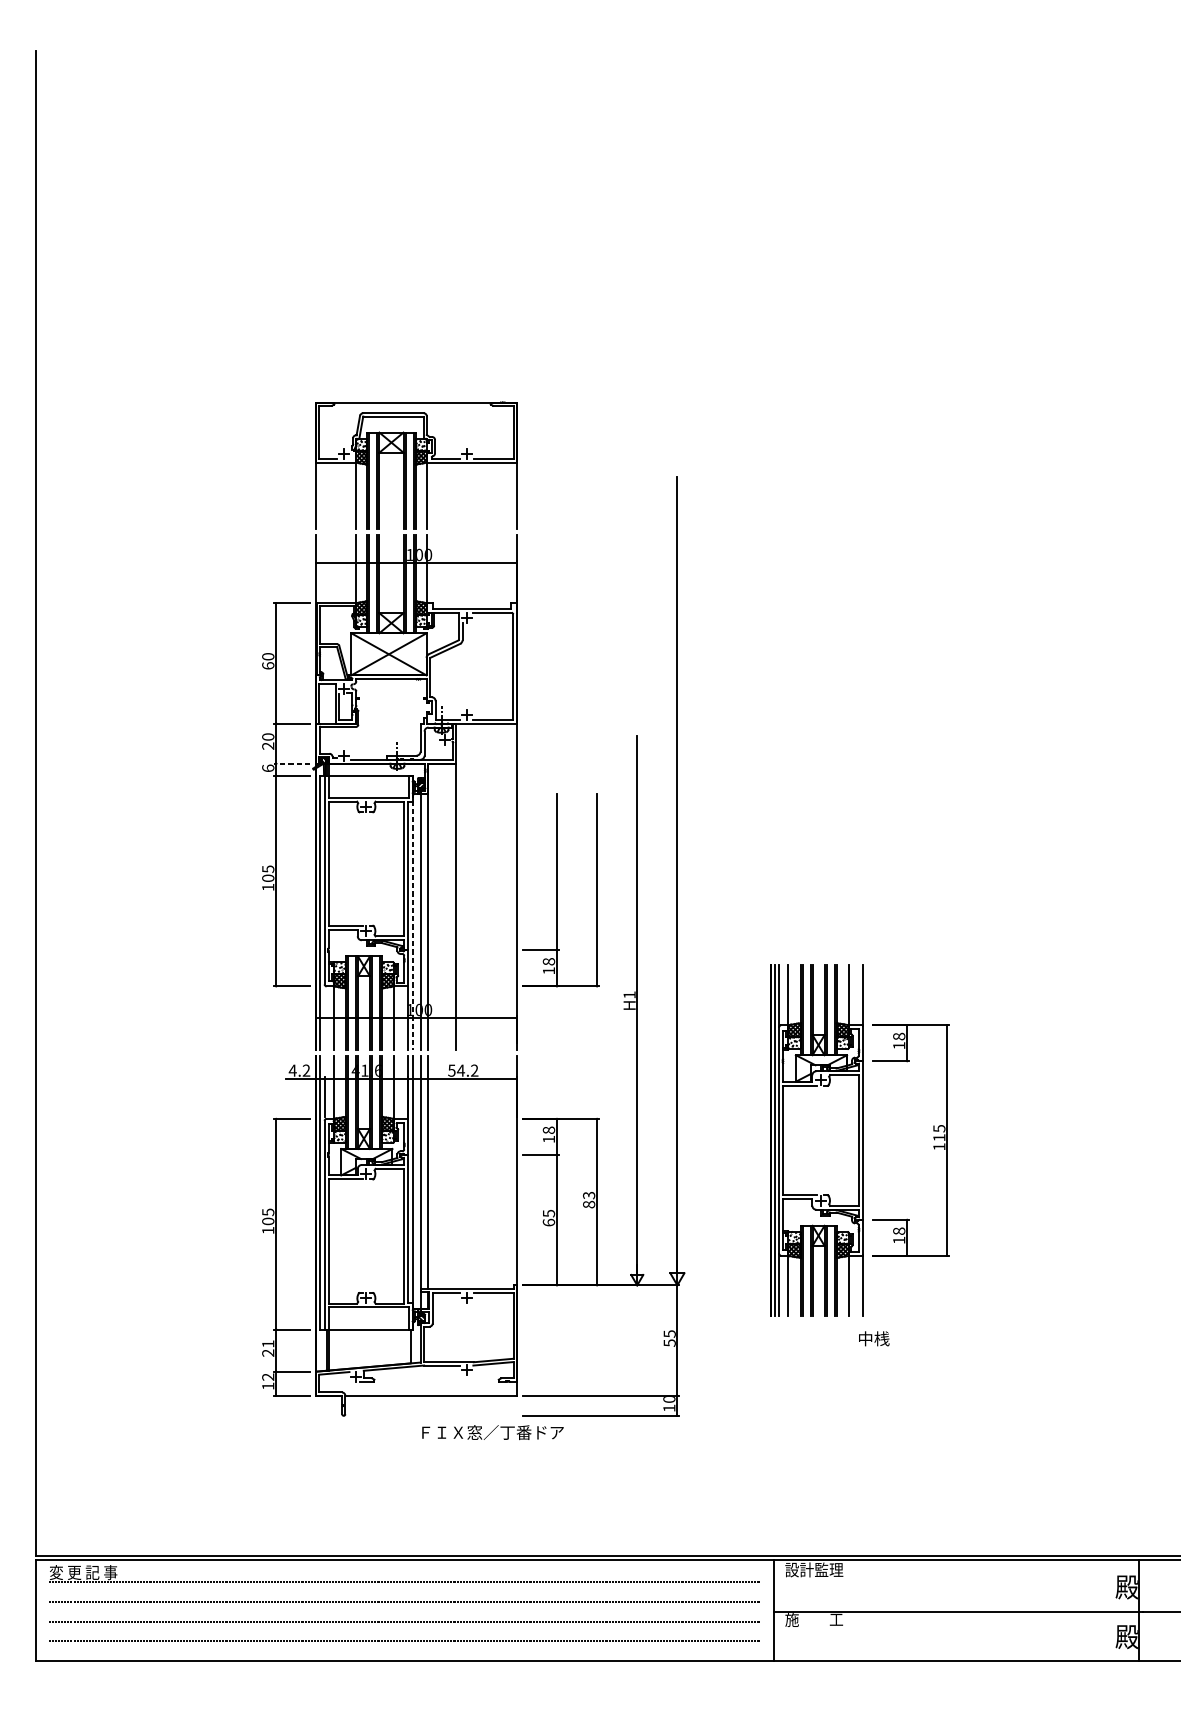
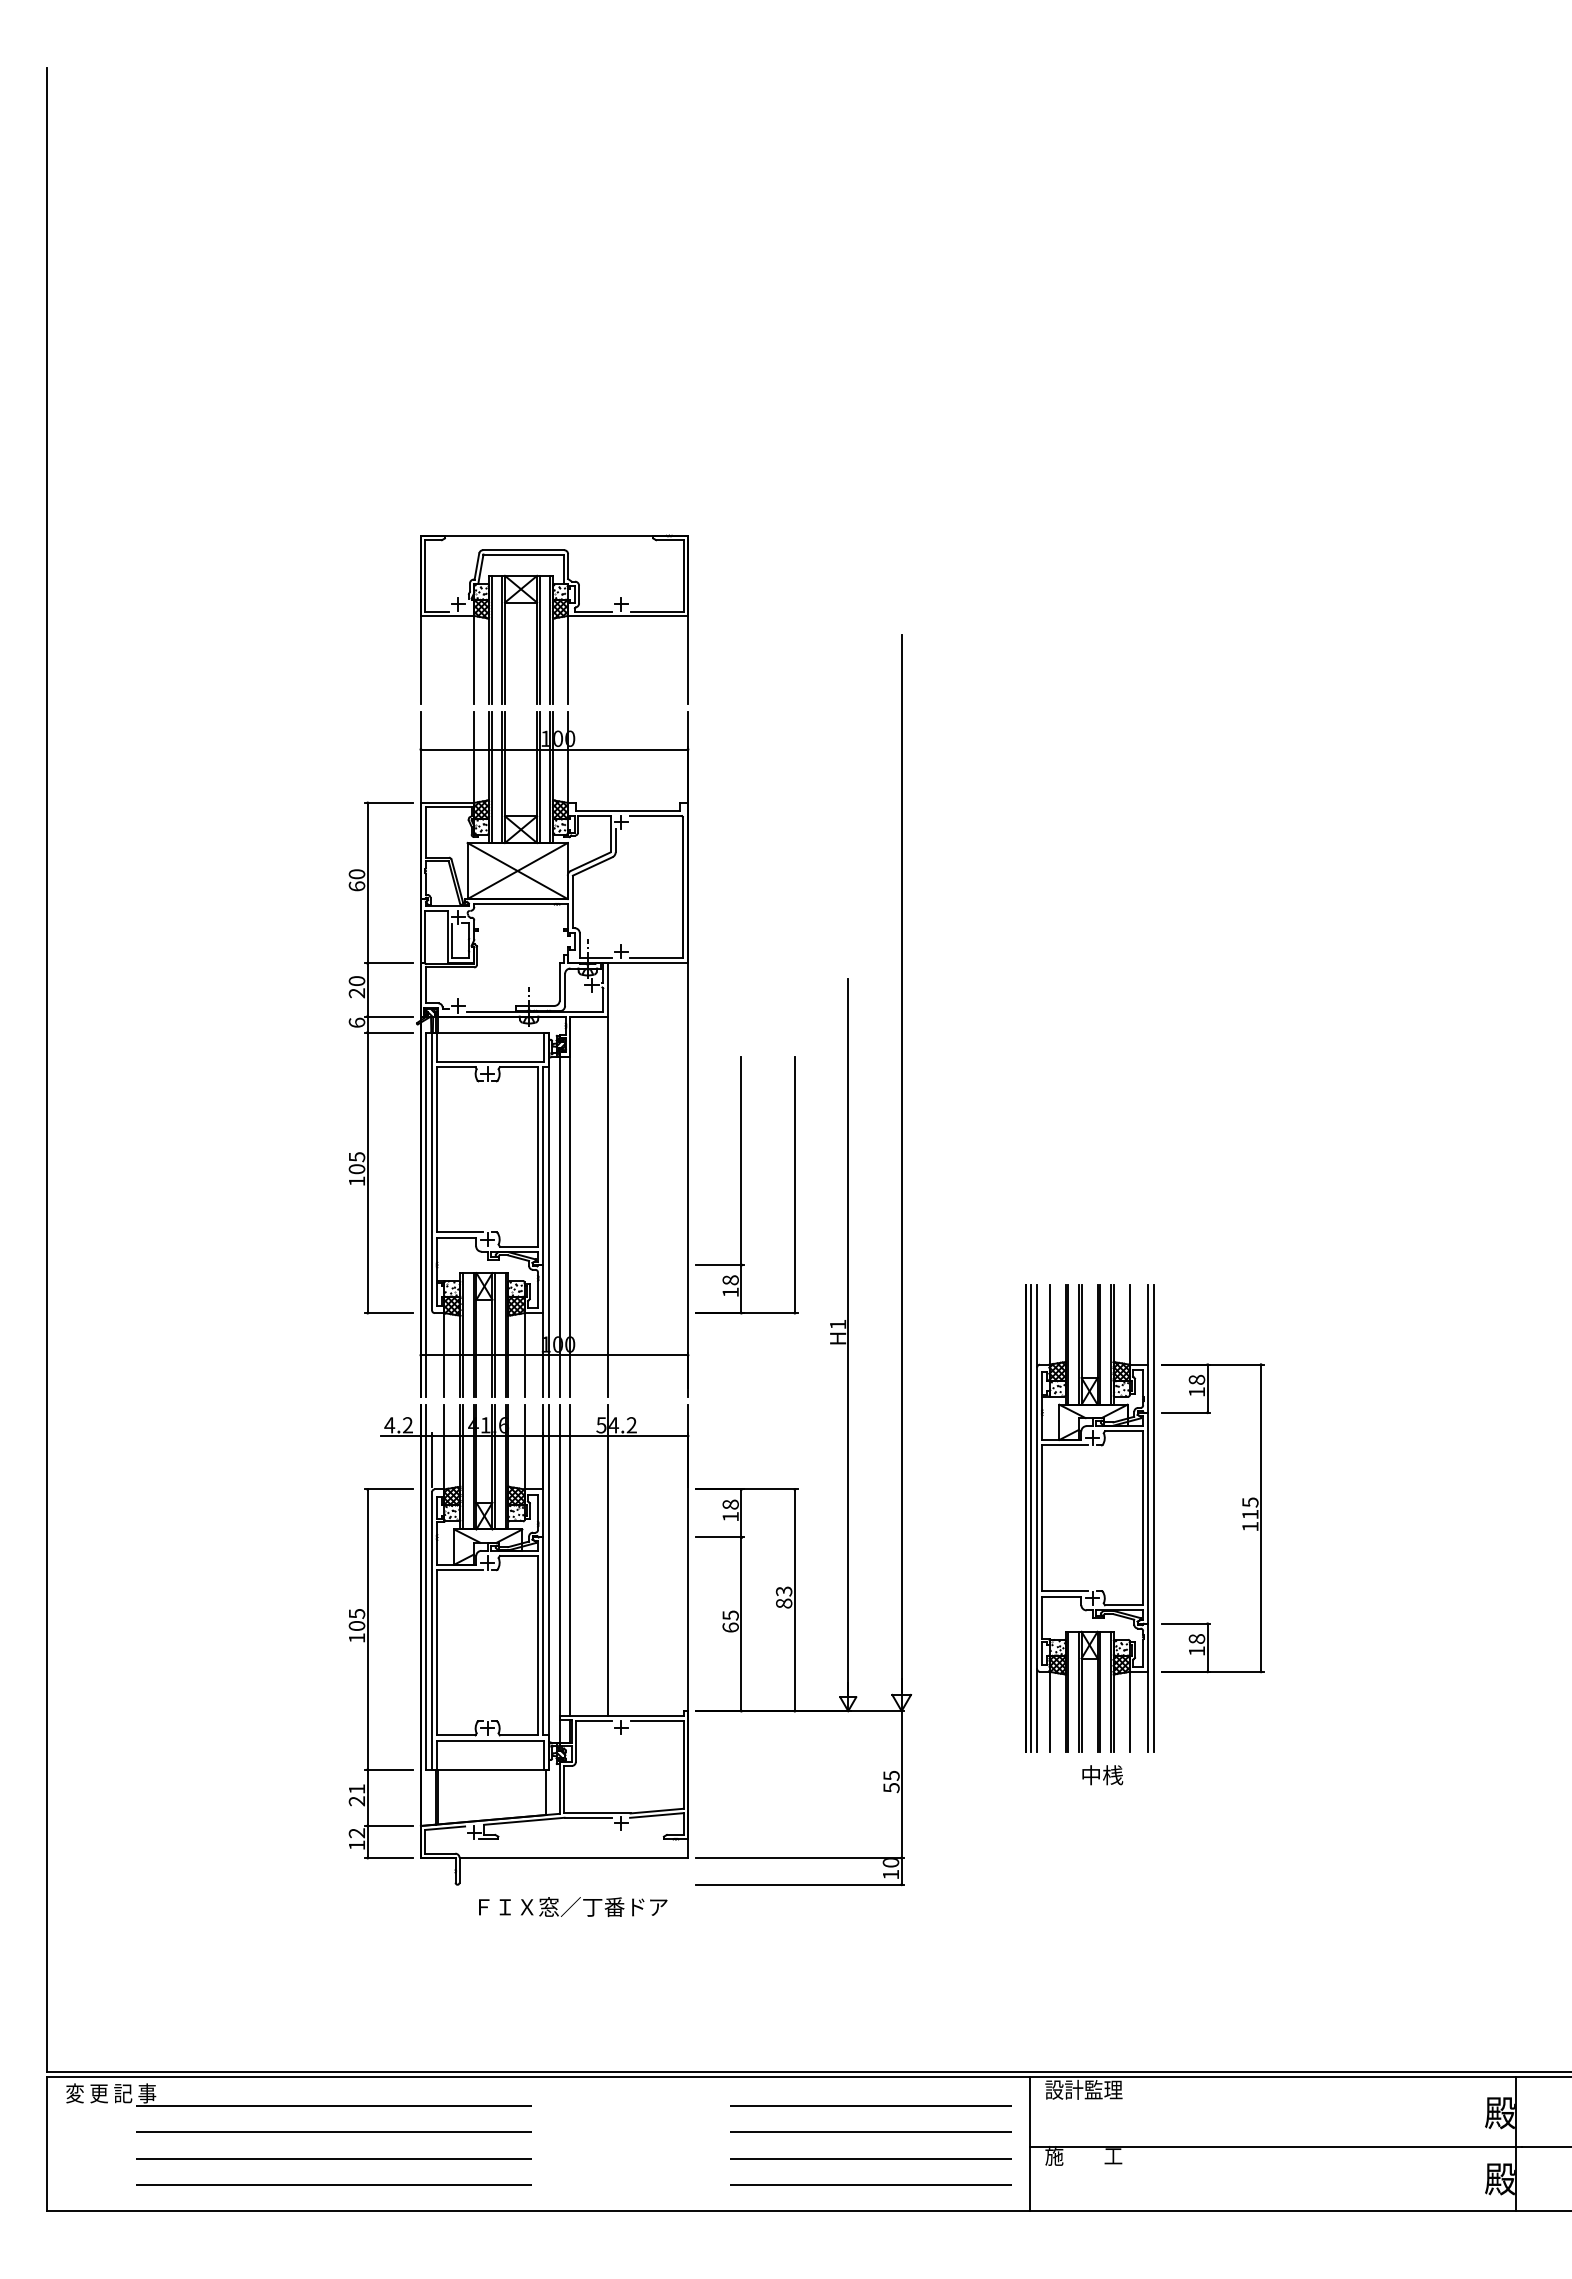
line: (291, 763) -> (388, 1016), dashed -> solid
line: (412, 913) -> (549, 1215), dashed -> solid
line: (867, 1139) -> (1154, 1517), added
line: (456, 1172) -> (607, 1560), added
text: (874, 1339) -> (1102, 1775), moved
text: (493, 1432) -> (573, 1906), moved

